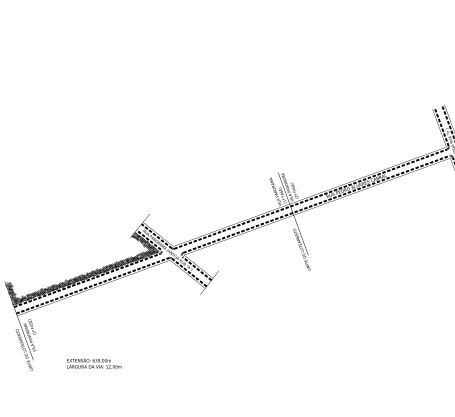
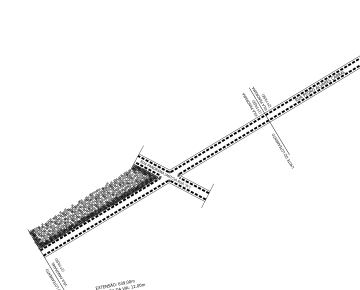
hatch: (78, 267) -> (90, 204), added

